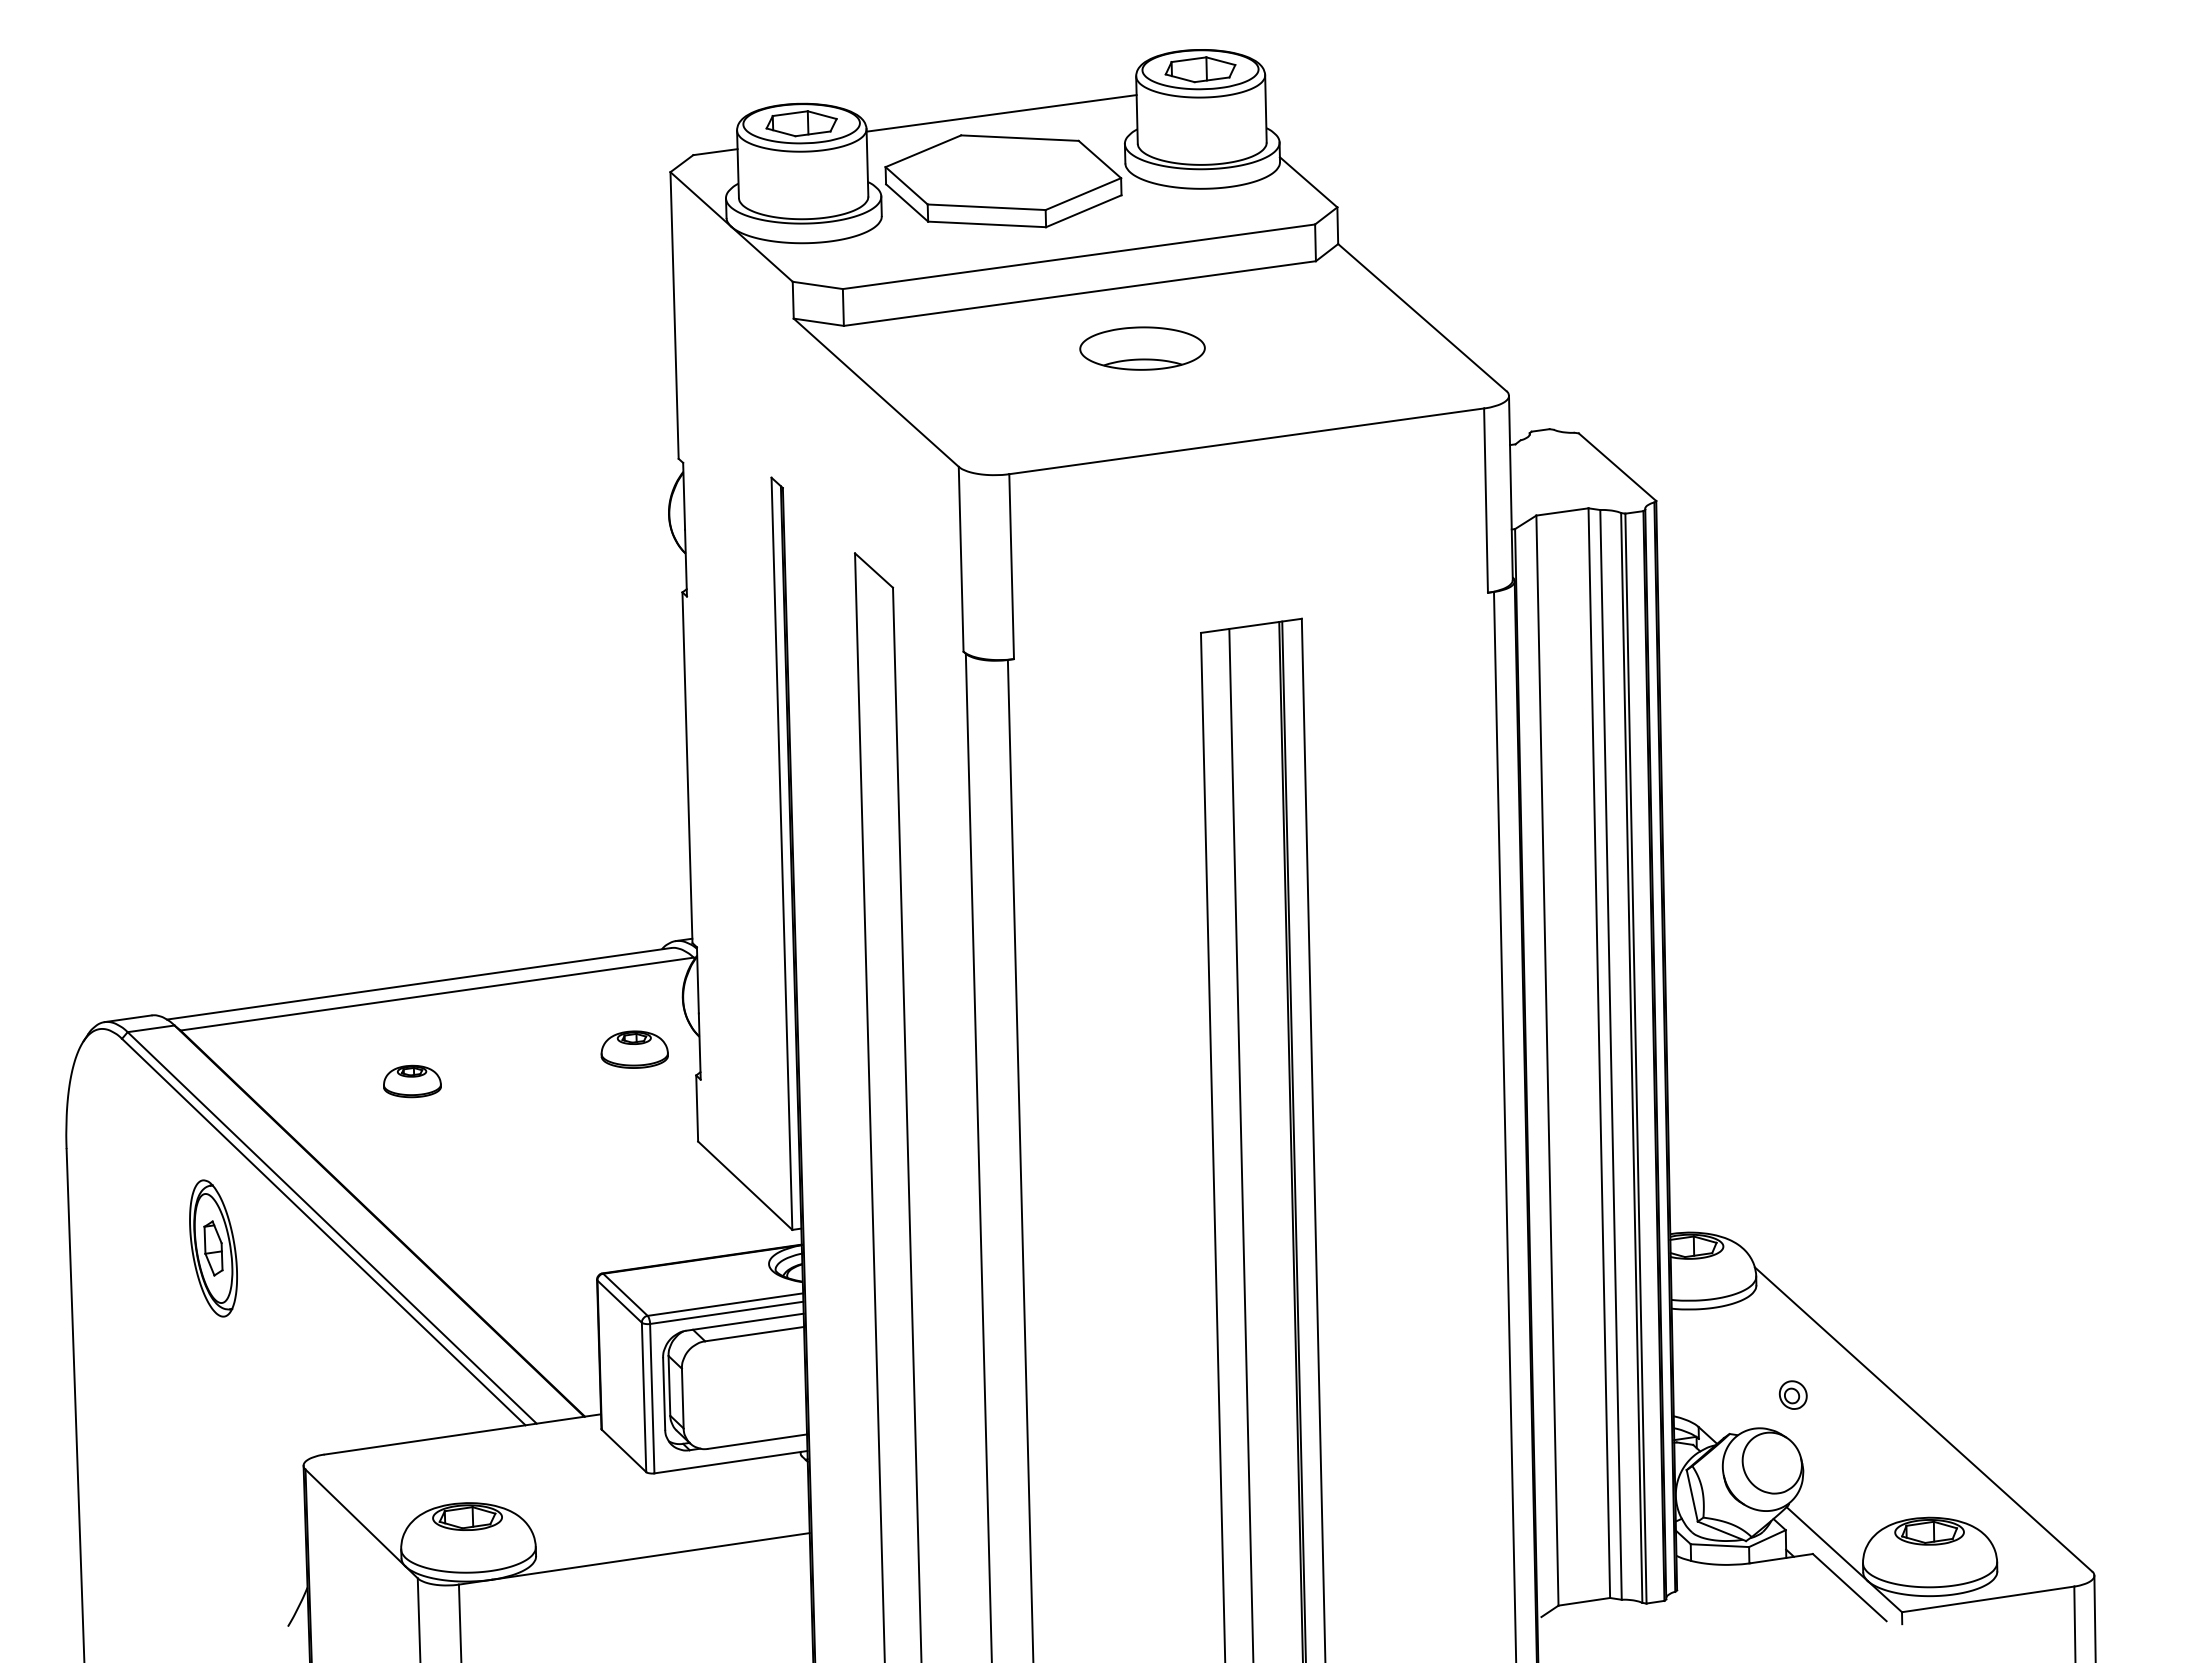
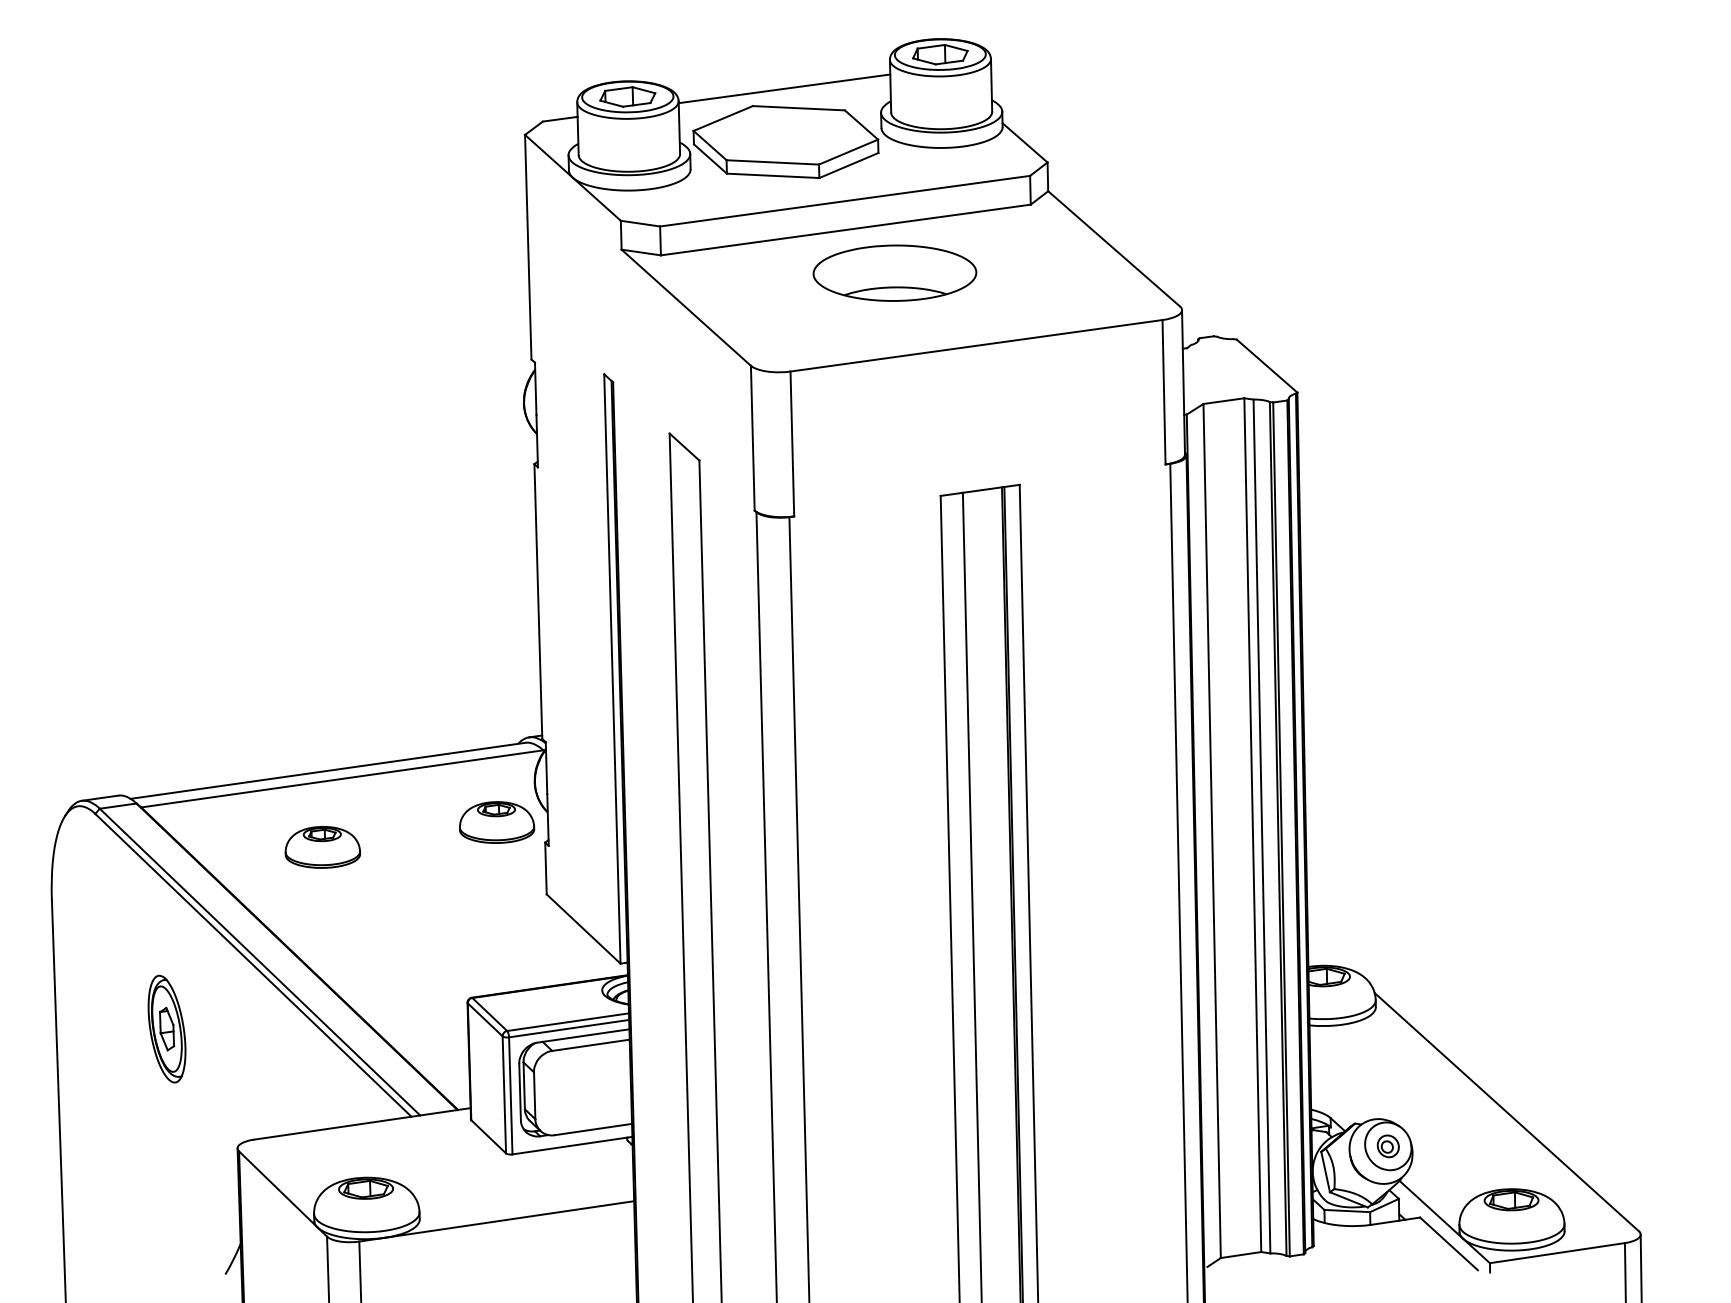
part: (1142, 348) -> (894, 273), size x1.67
part: (634, 1049) -> (496, 822), size x1.43
part: (412, 1081) -> (322, 847), size x1.67
part: (213, 1248) -> (167, 1029), moved
part: (1792, 1394) -> (1387, 1145), moved

